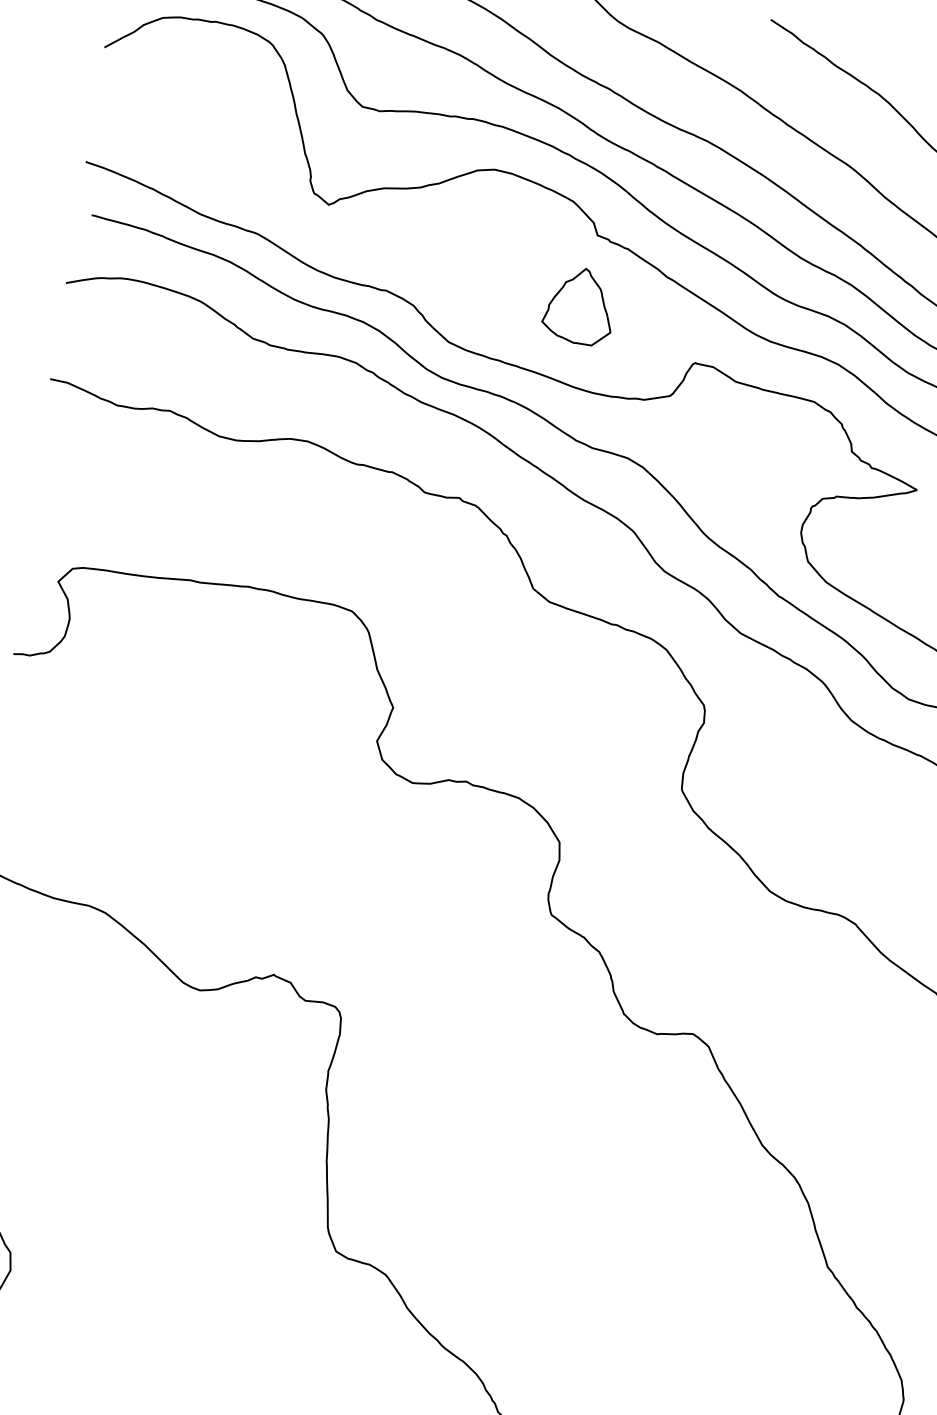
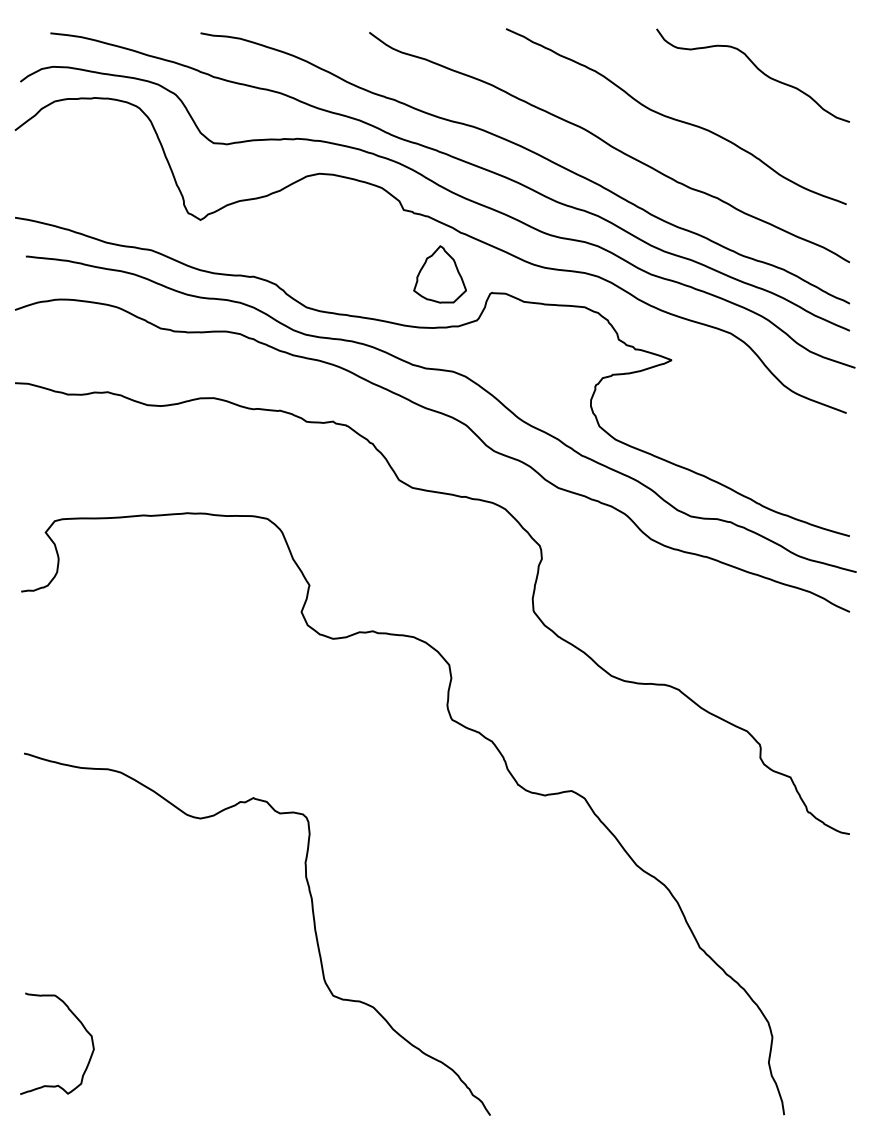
part: (578, 305) -> (439, 274), moved

